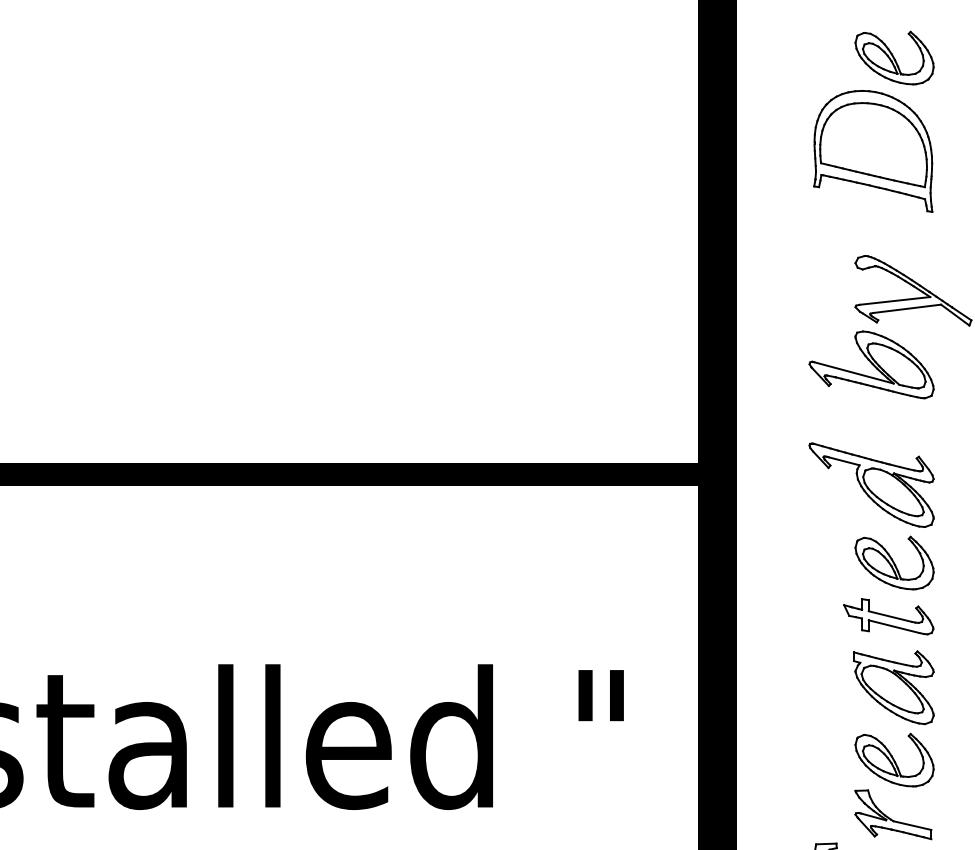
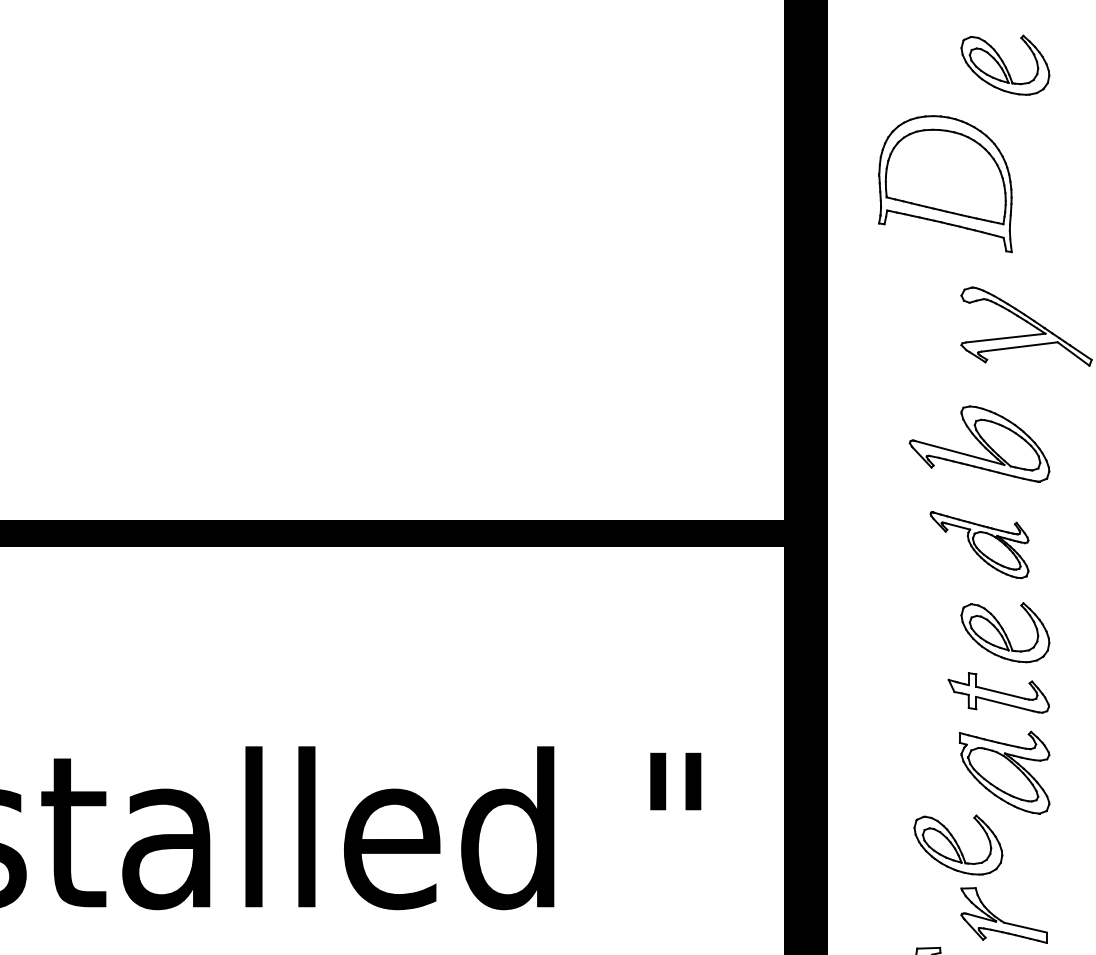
part: (873, 151) -> (945, 184), moved
part: (871, 364) -> (979, 443), moved
part: (871, 485) -> (979, 545), size x0.7
part: (894, 759) -> (958, 844), moved

